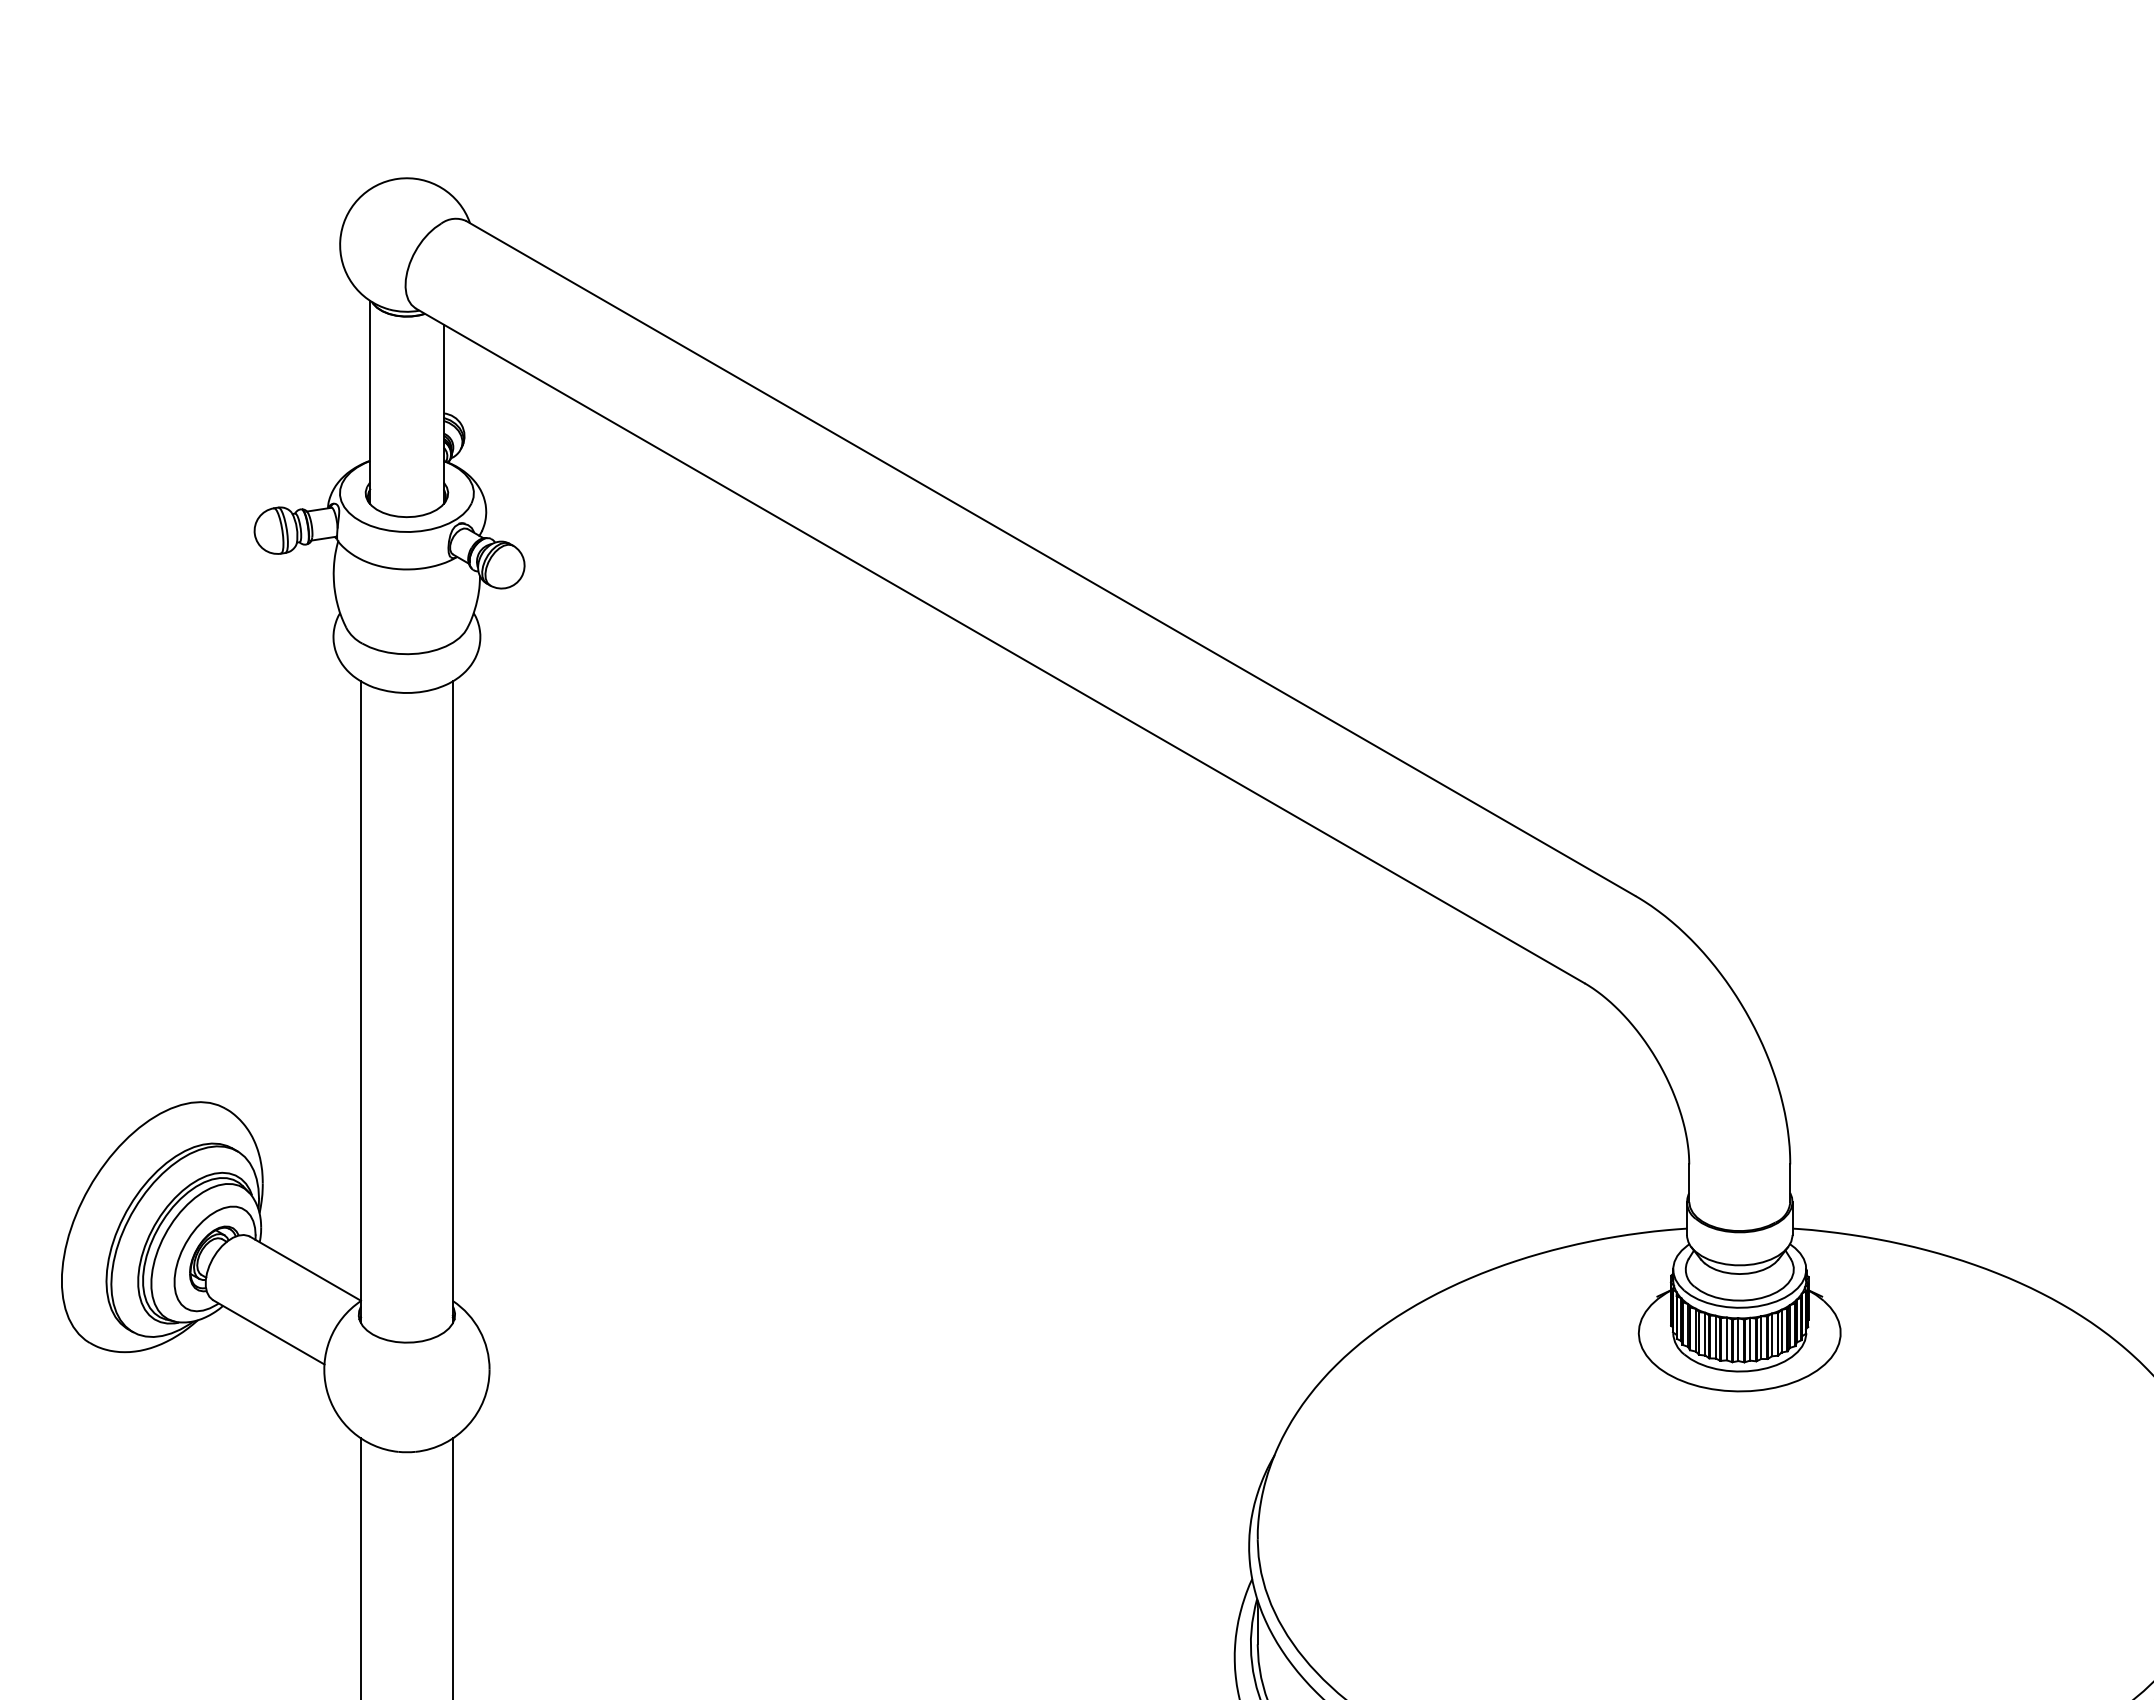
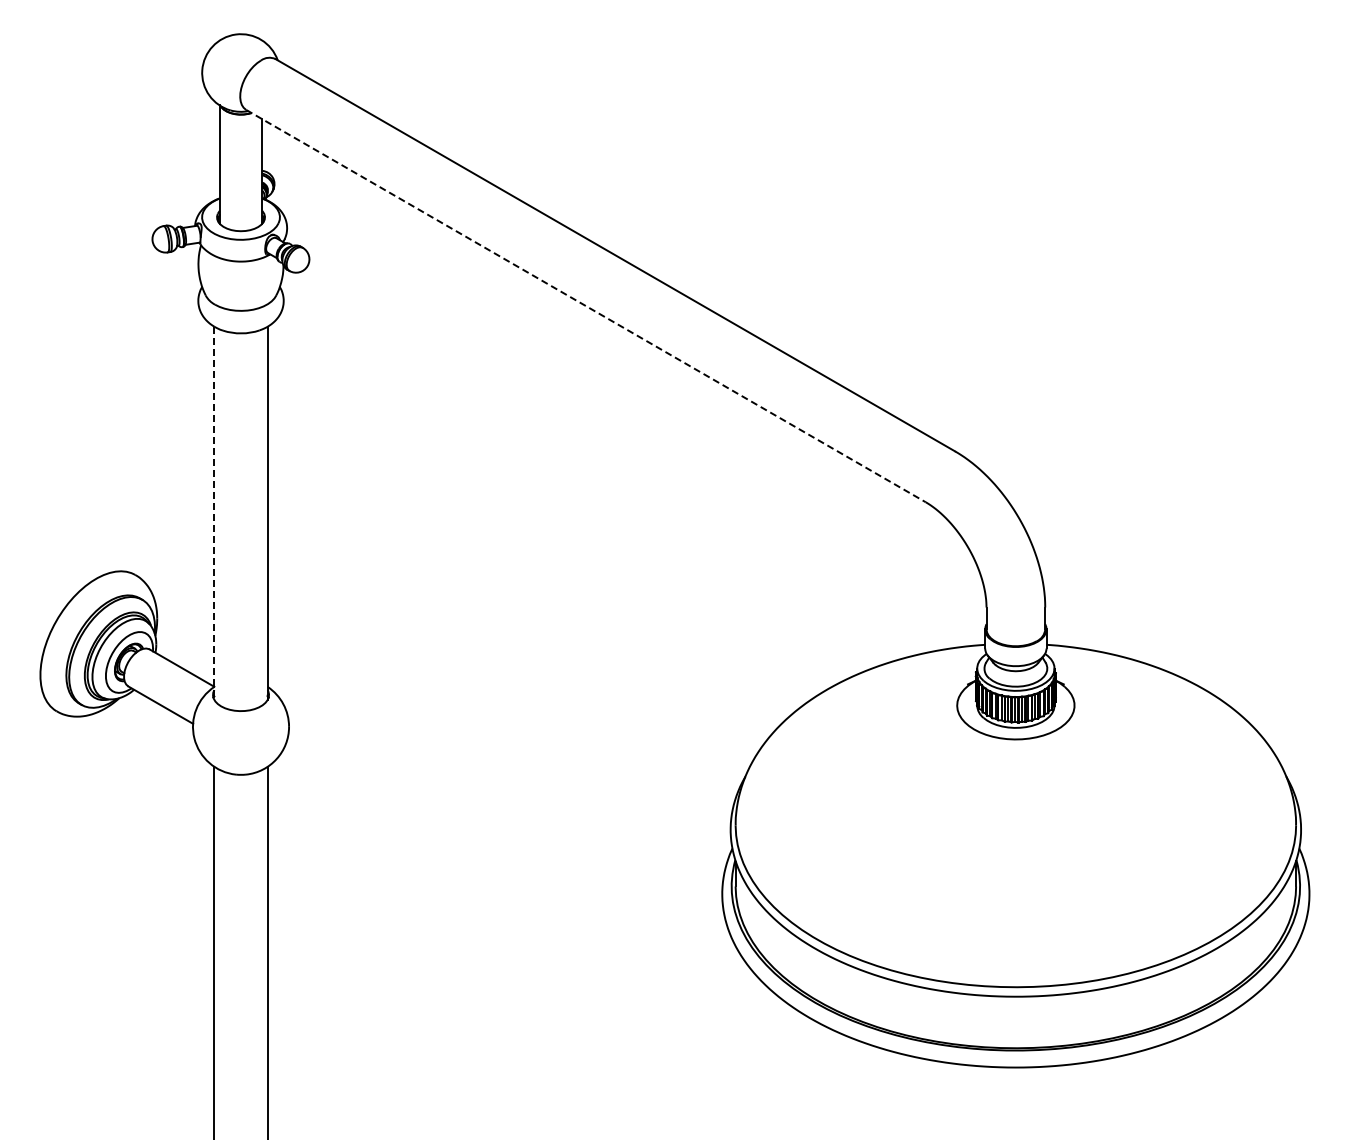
line: (1001, 646) -> (586, 306), solid -> dashed
line: (361, 1002) -> (214, 513), solid -> dashed

